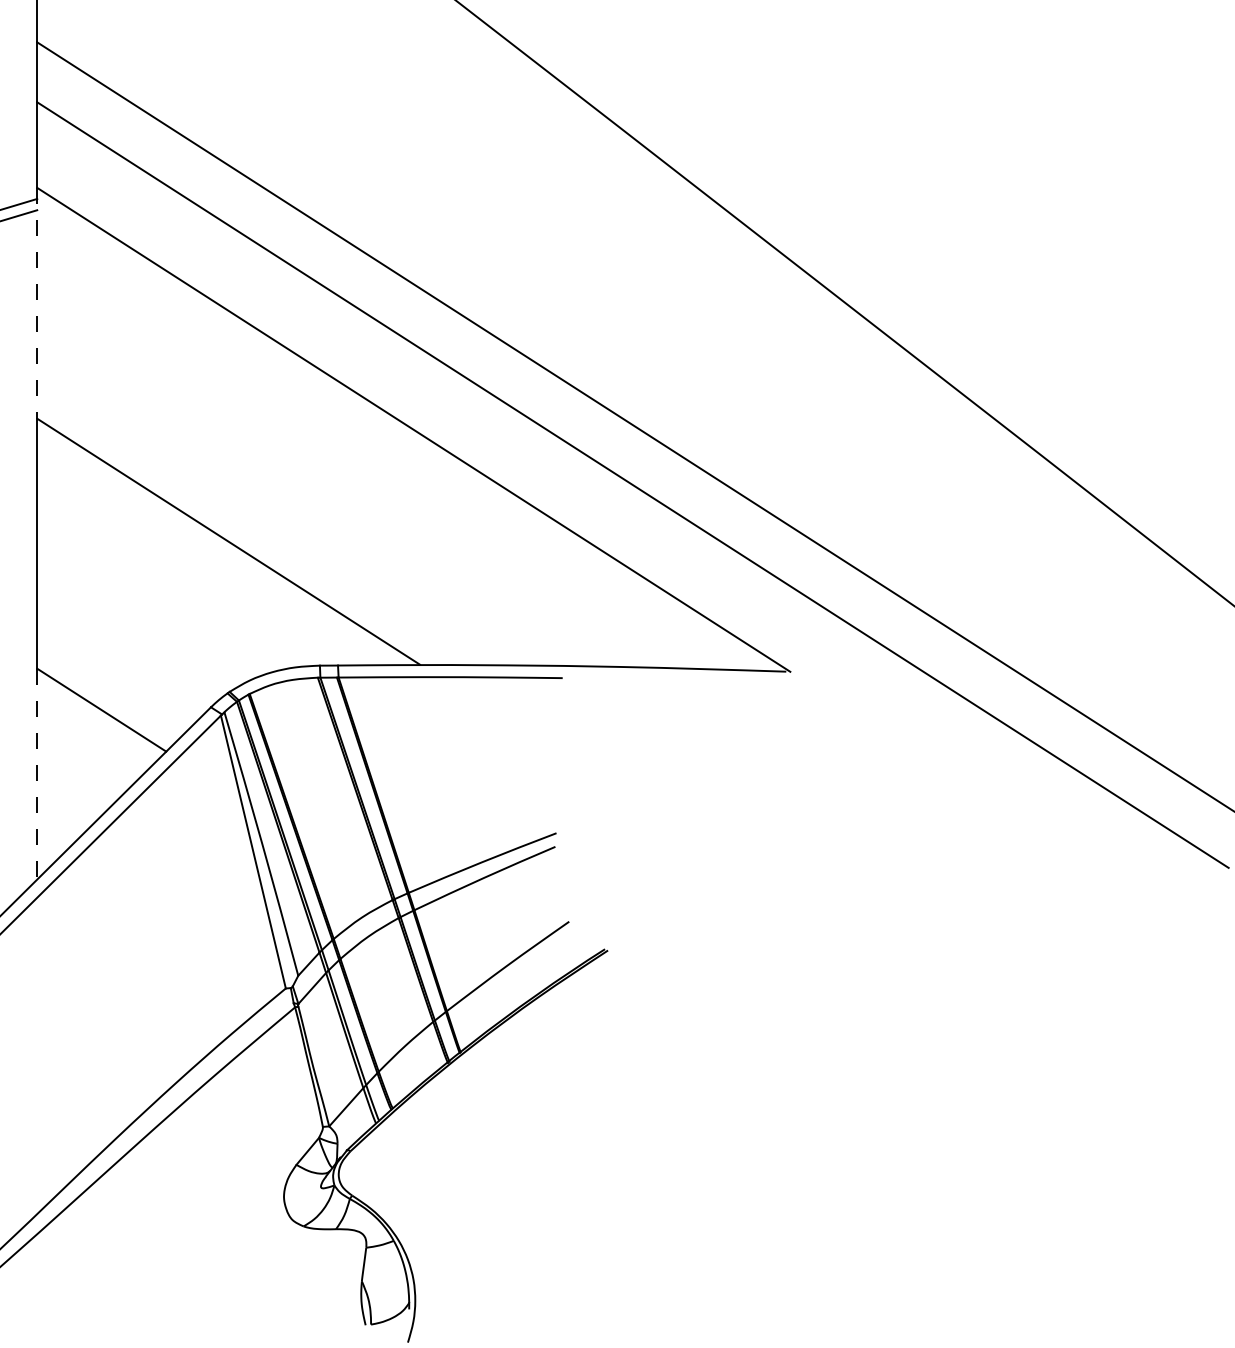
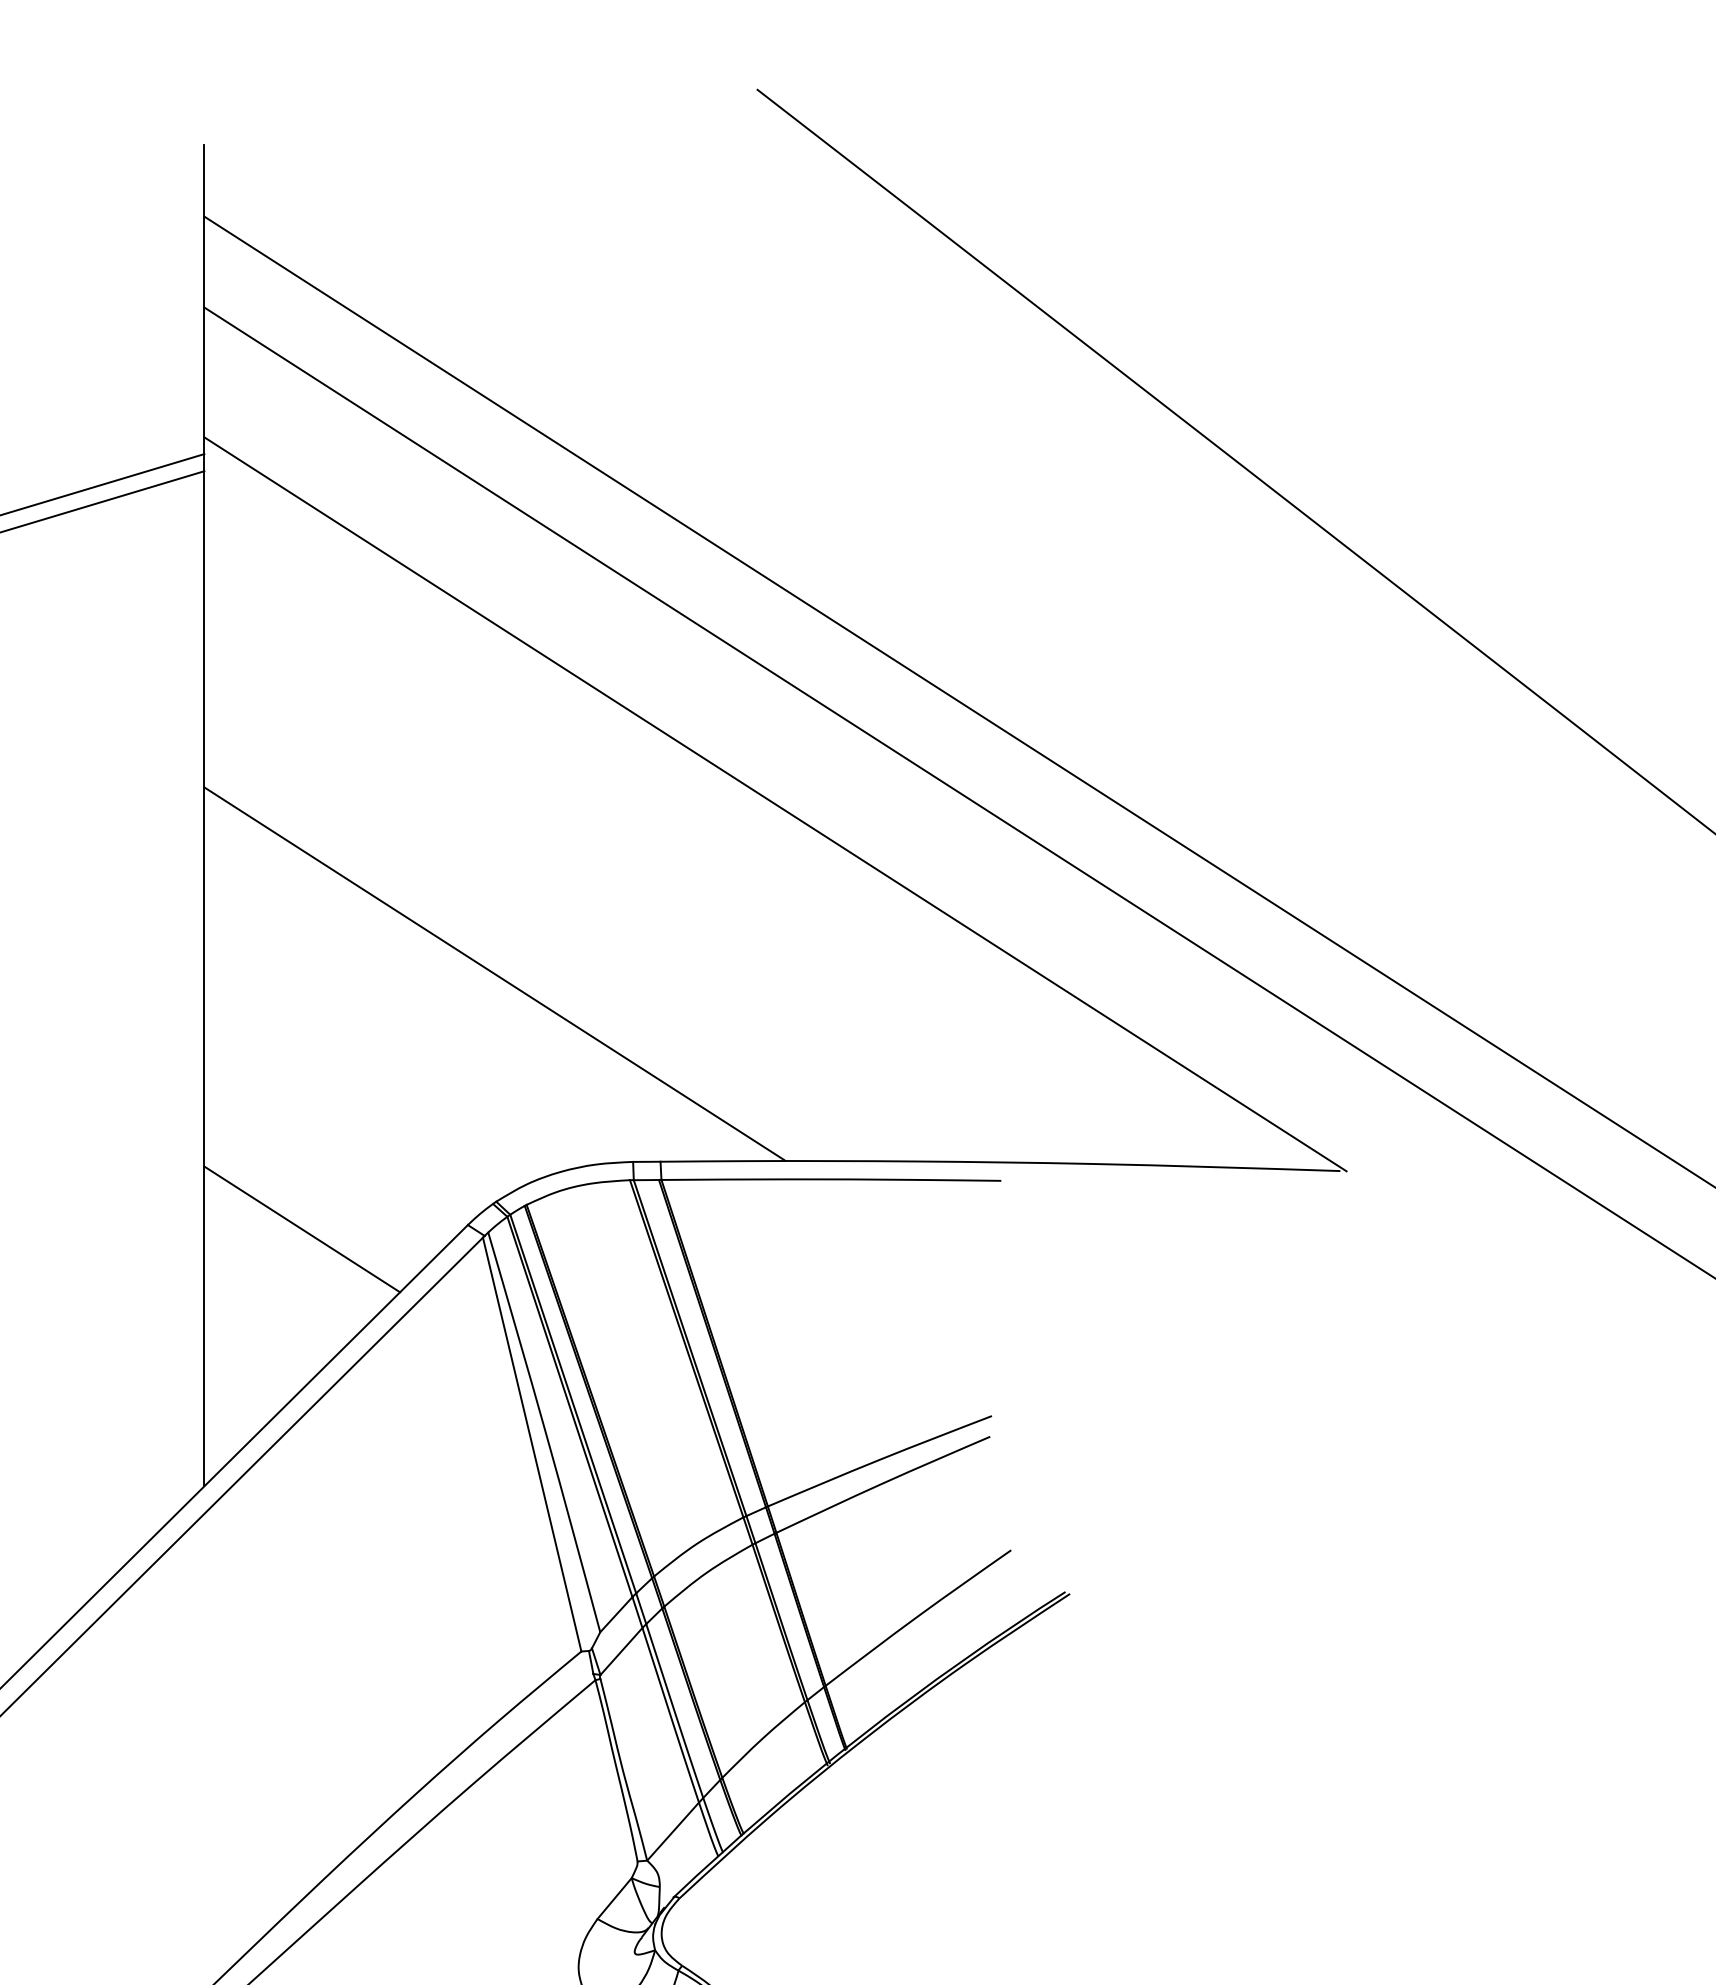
line: (37, 303) -> (204, 612), dashed -> solid
line: (37, 774) -> (204, 1326), dashed -> solid

